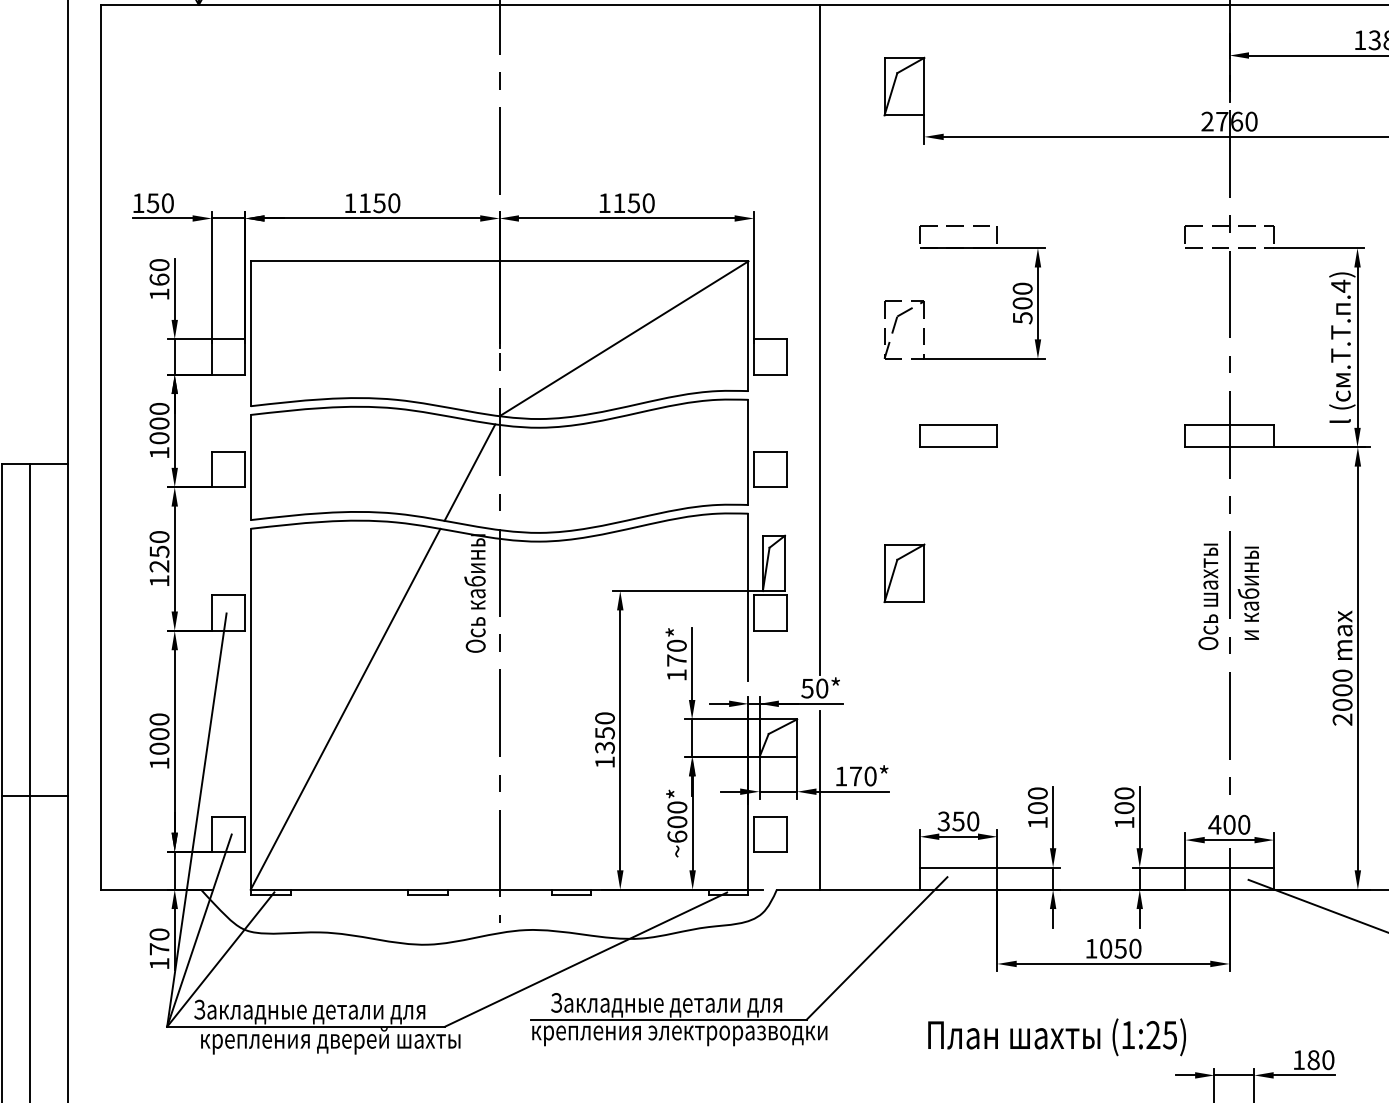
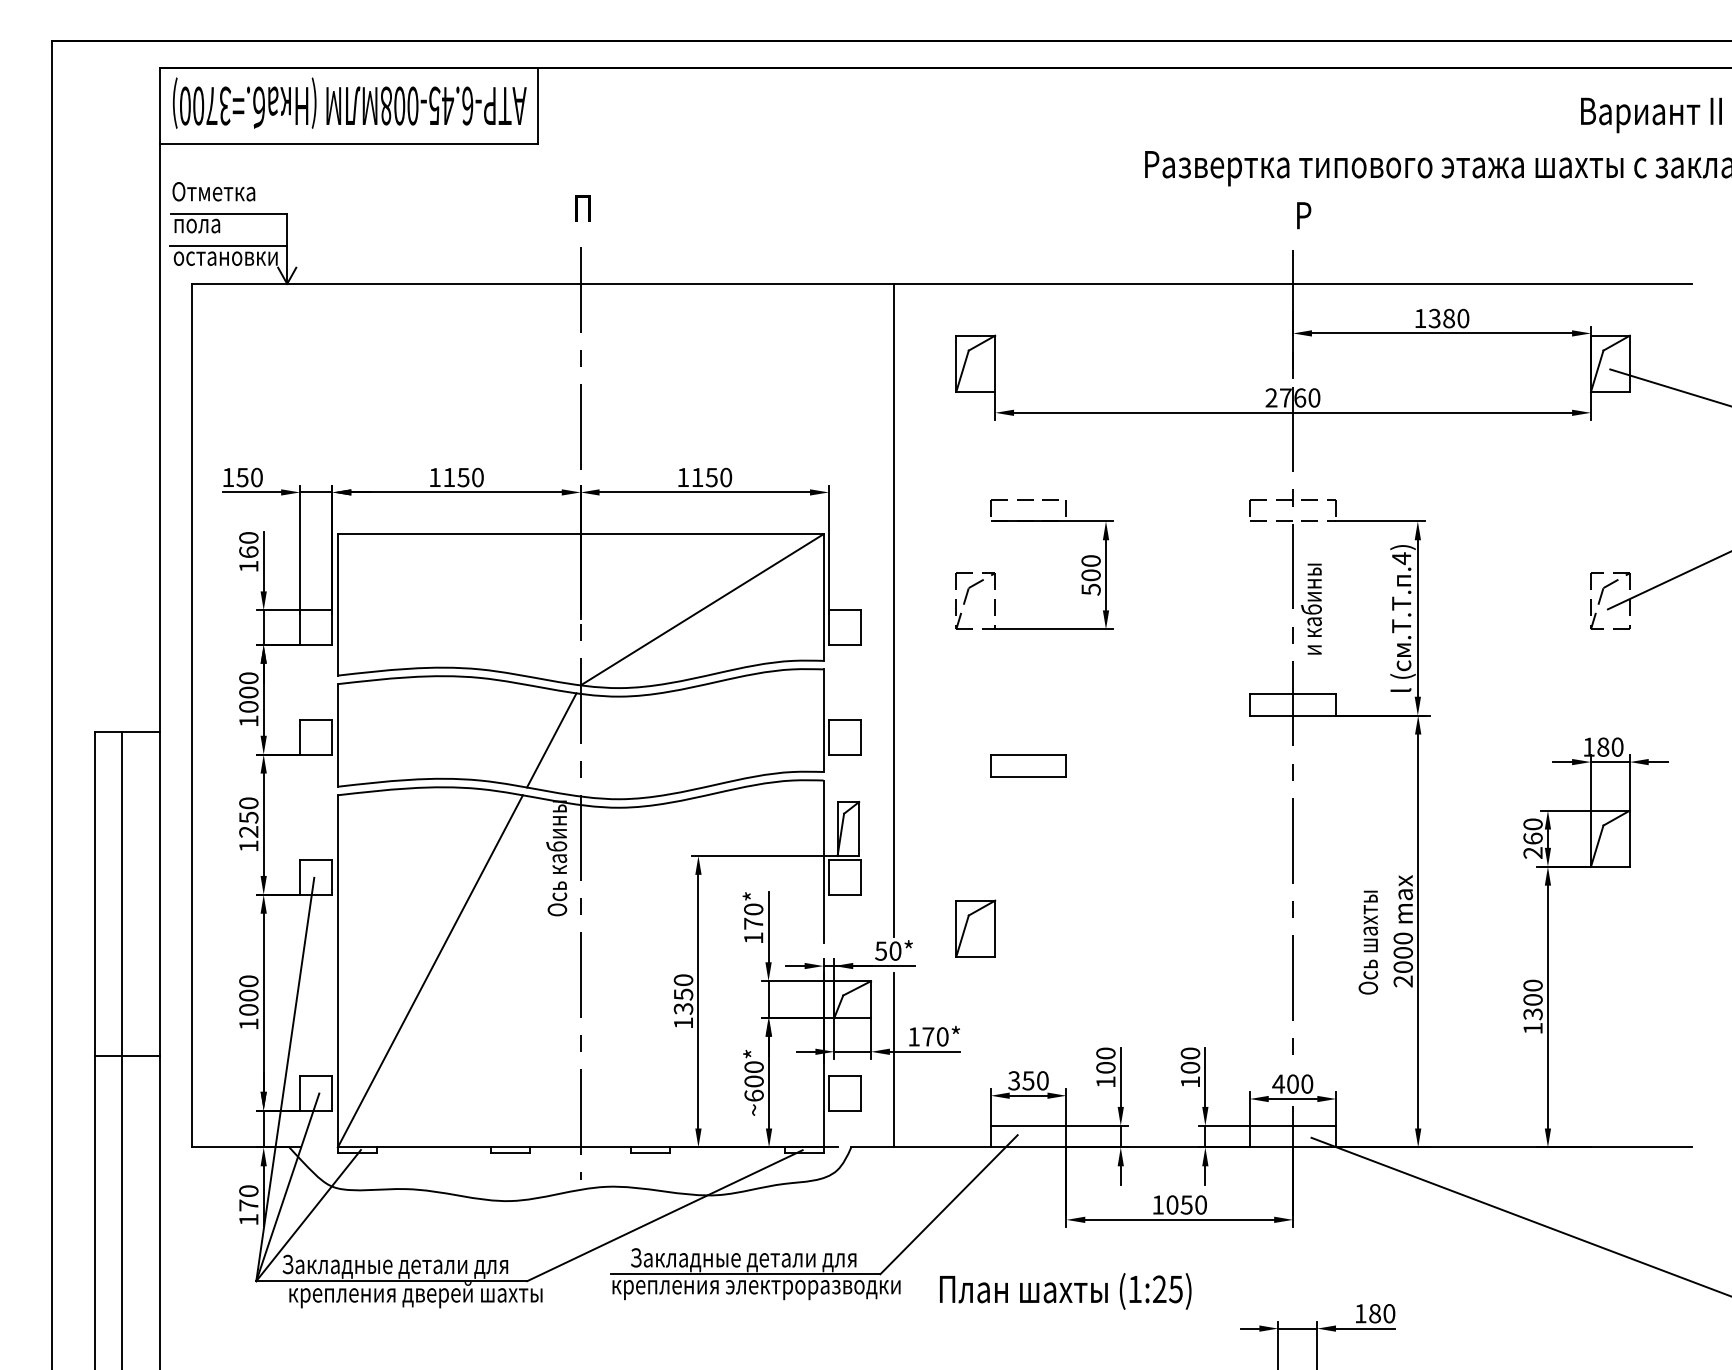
part: (958, 435) -> (1028, 765), moved
part: (904, 573) -> (975, 928), moved
text: (1248, 592) -> (1311, 608), moved
text: (1208, 596) -> (1368, 942), moved
text: (1056, 1037) -> (1065, 1291), moved

